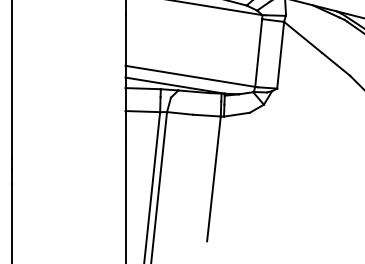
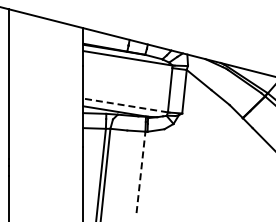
line: (190, 76) -> (125, 105), solid -> dashed
line: (214, 179) -> (141, 172), solid -> dashed

